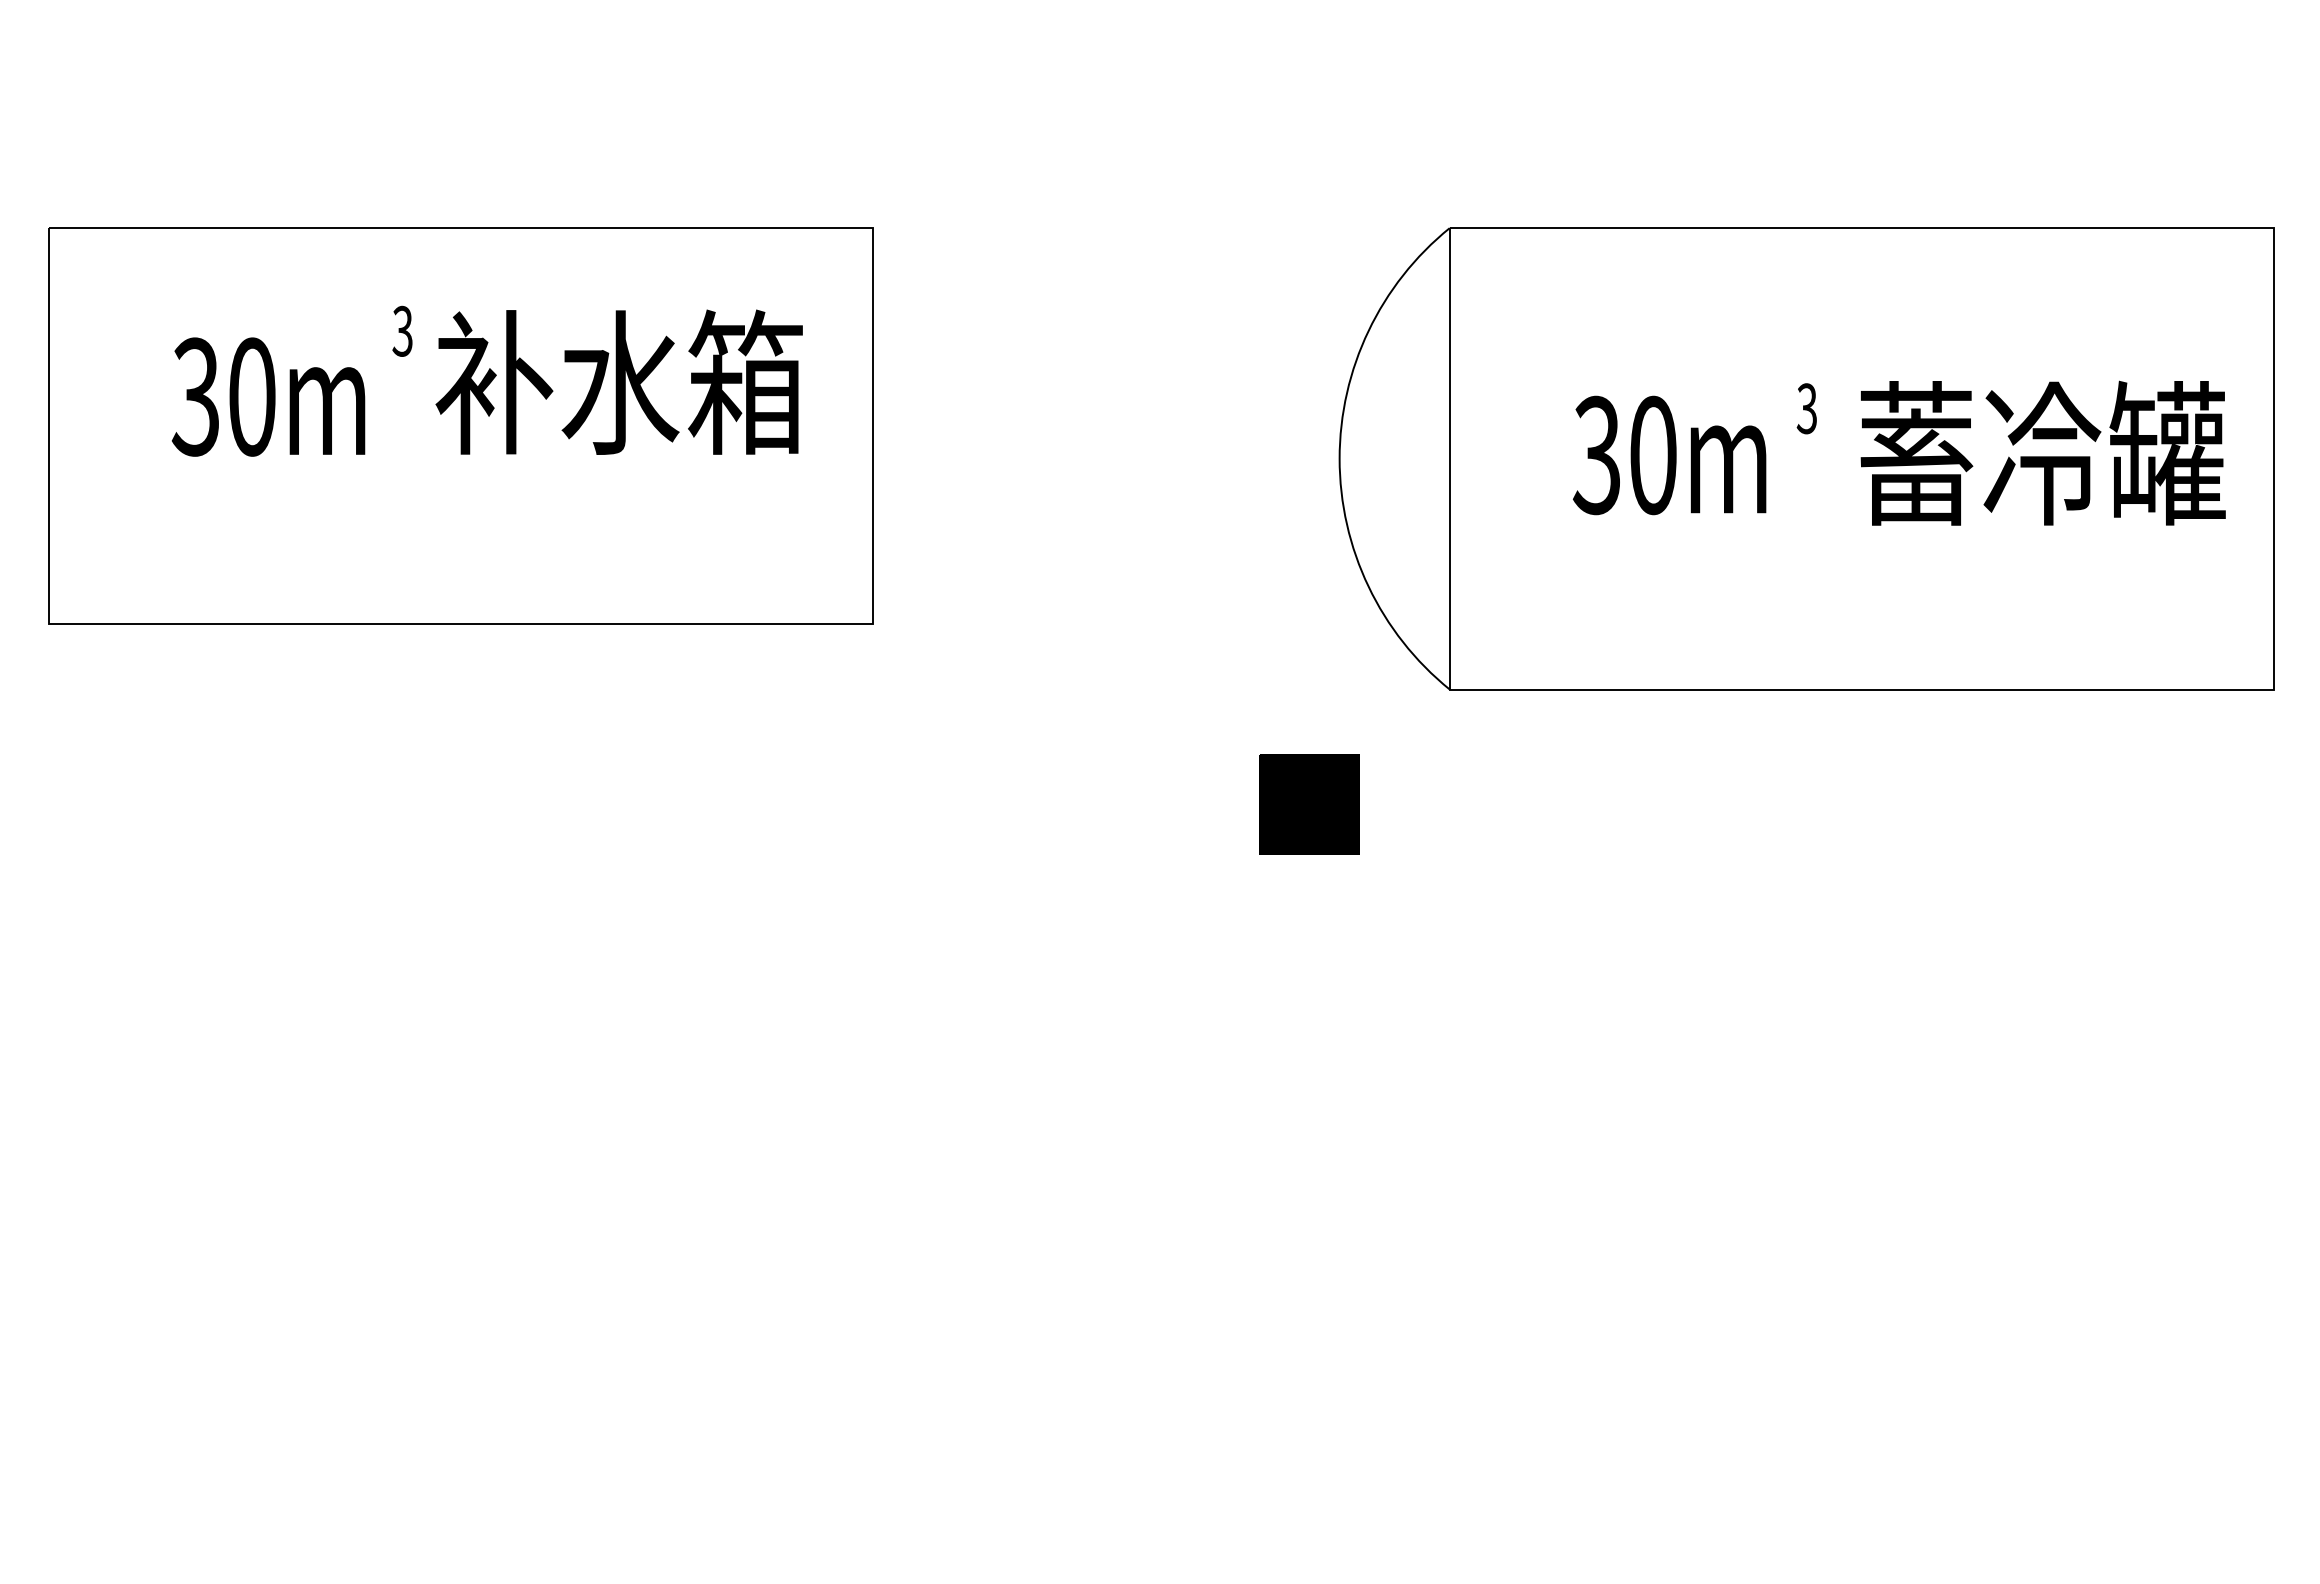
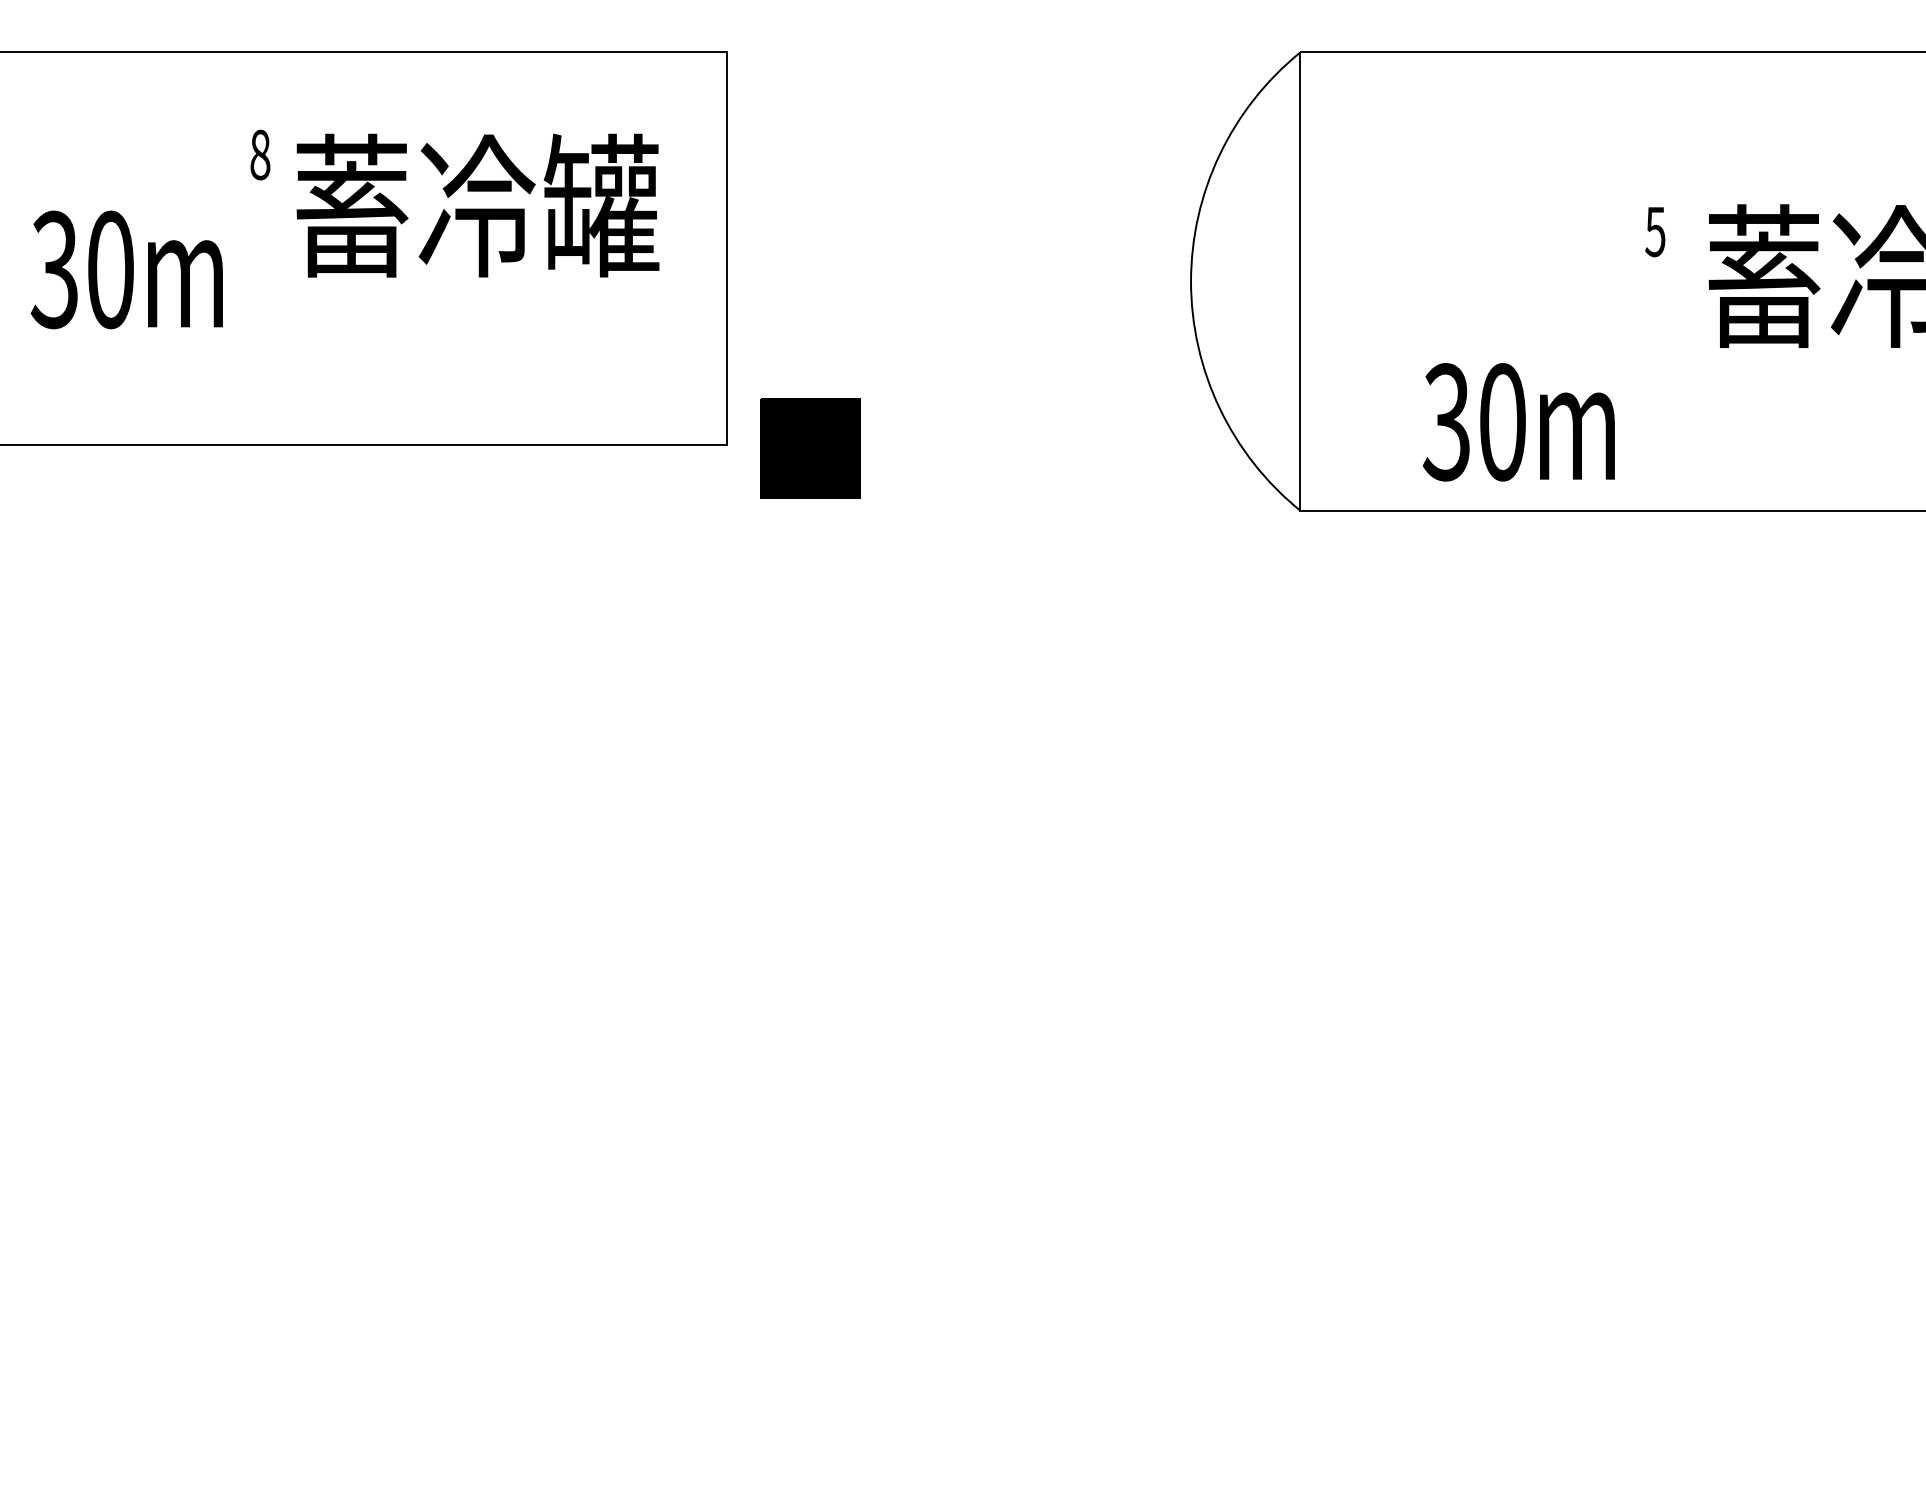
text: (402, 330) -> (260, 154), 3 -> 8
text: (619, 381) -> (475, 204), 补水箱 -> 蓄冷罐
text: (268, 396) -> (126, 269), moved
text: (1806, 408) -> (1654, 231), 3 -> 5
text: (1669, 455) -> (1518, 422), moved
part: (1309, 804) -> (810, 448), moved

